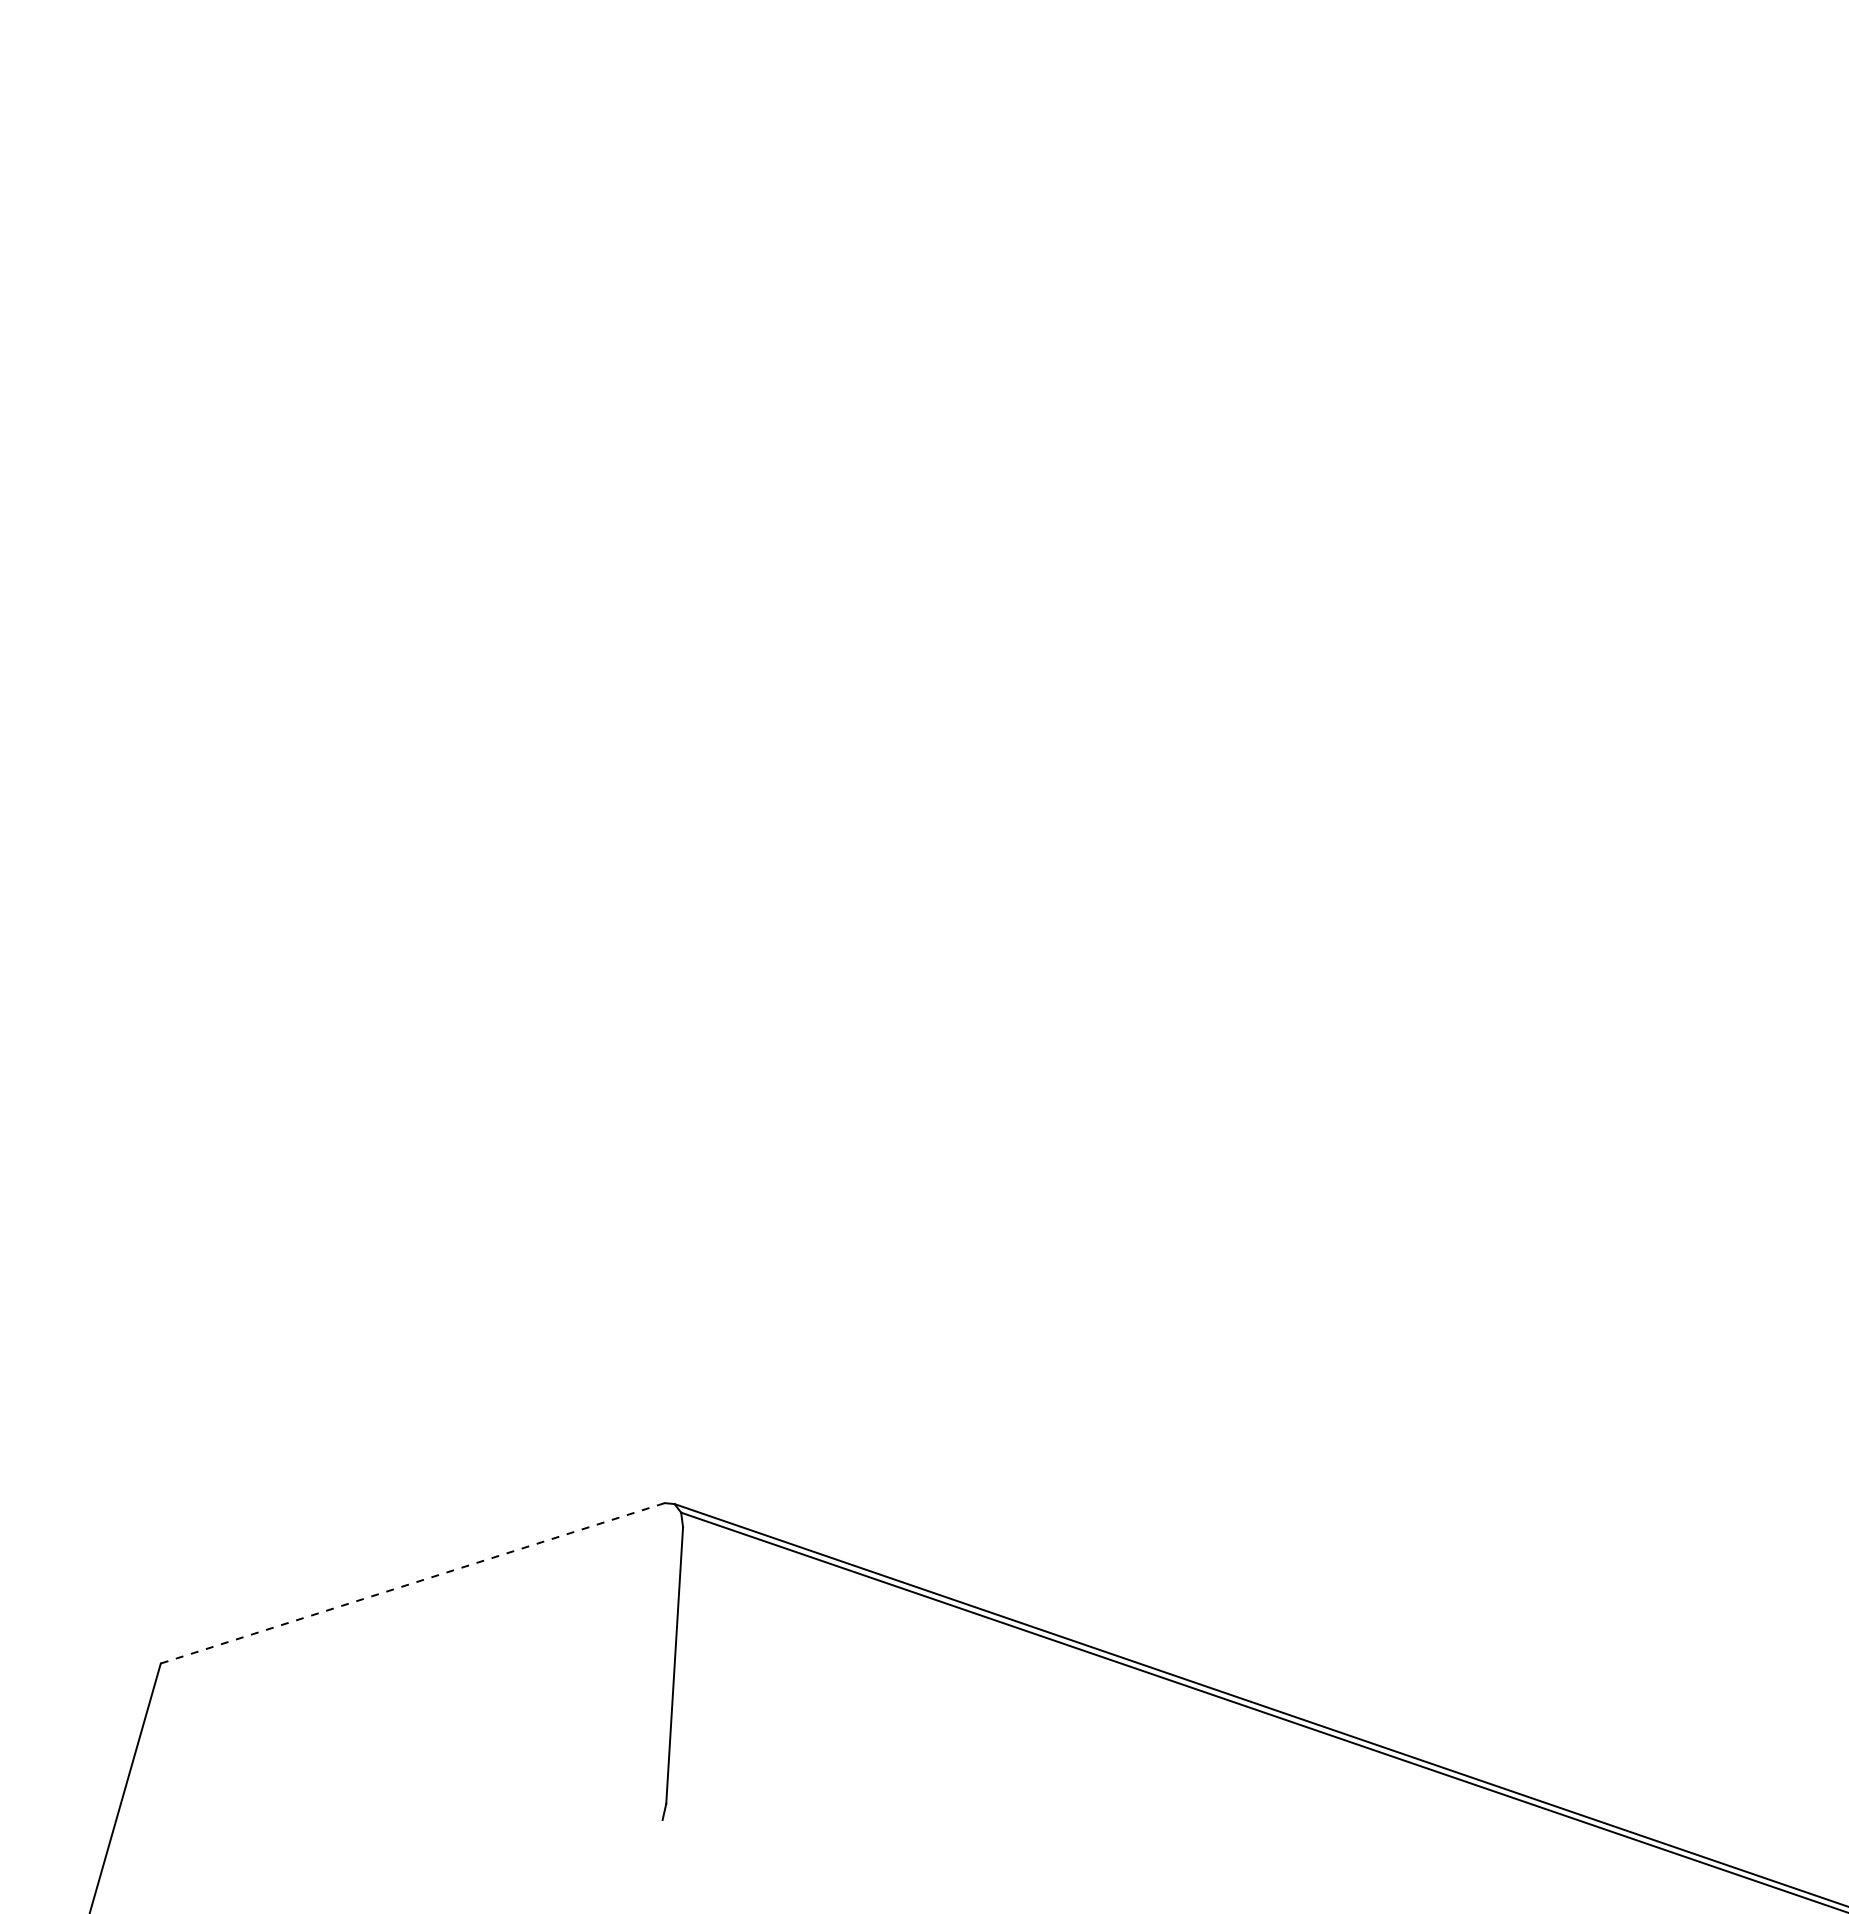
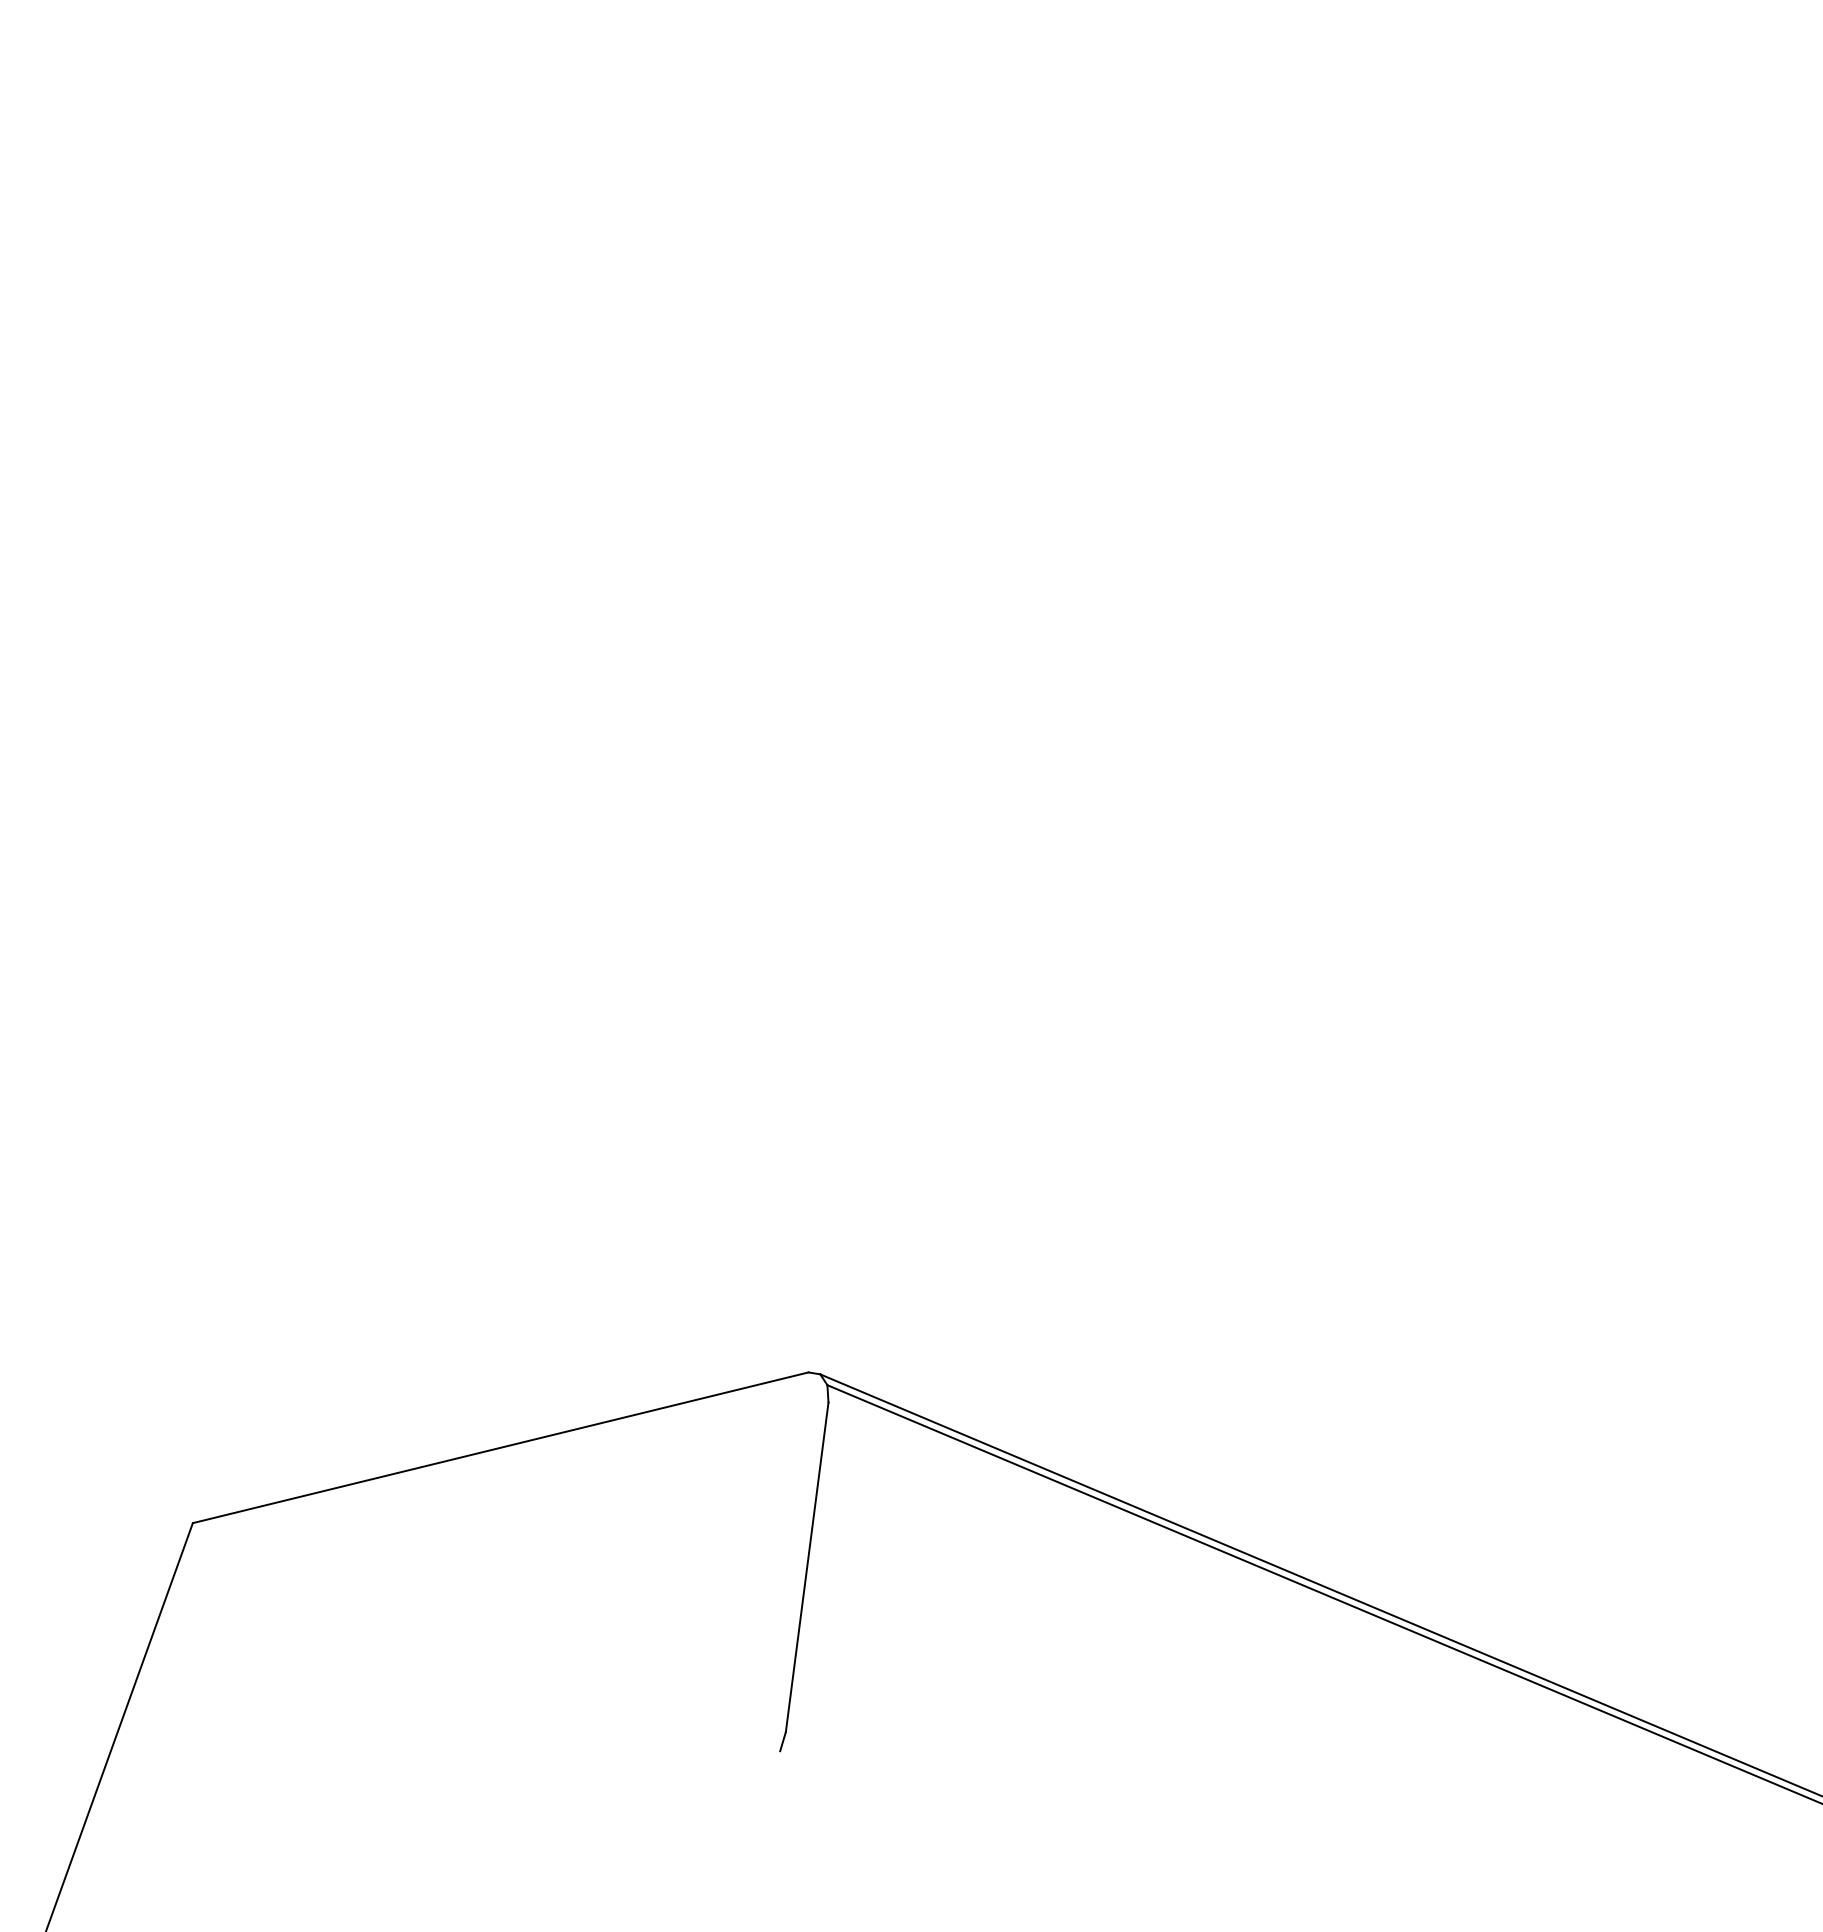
line: (413, 1583) -> (501, 1448), dashed -> solid

